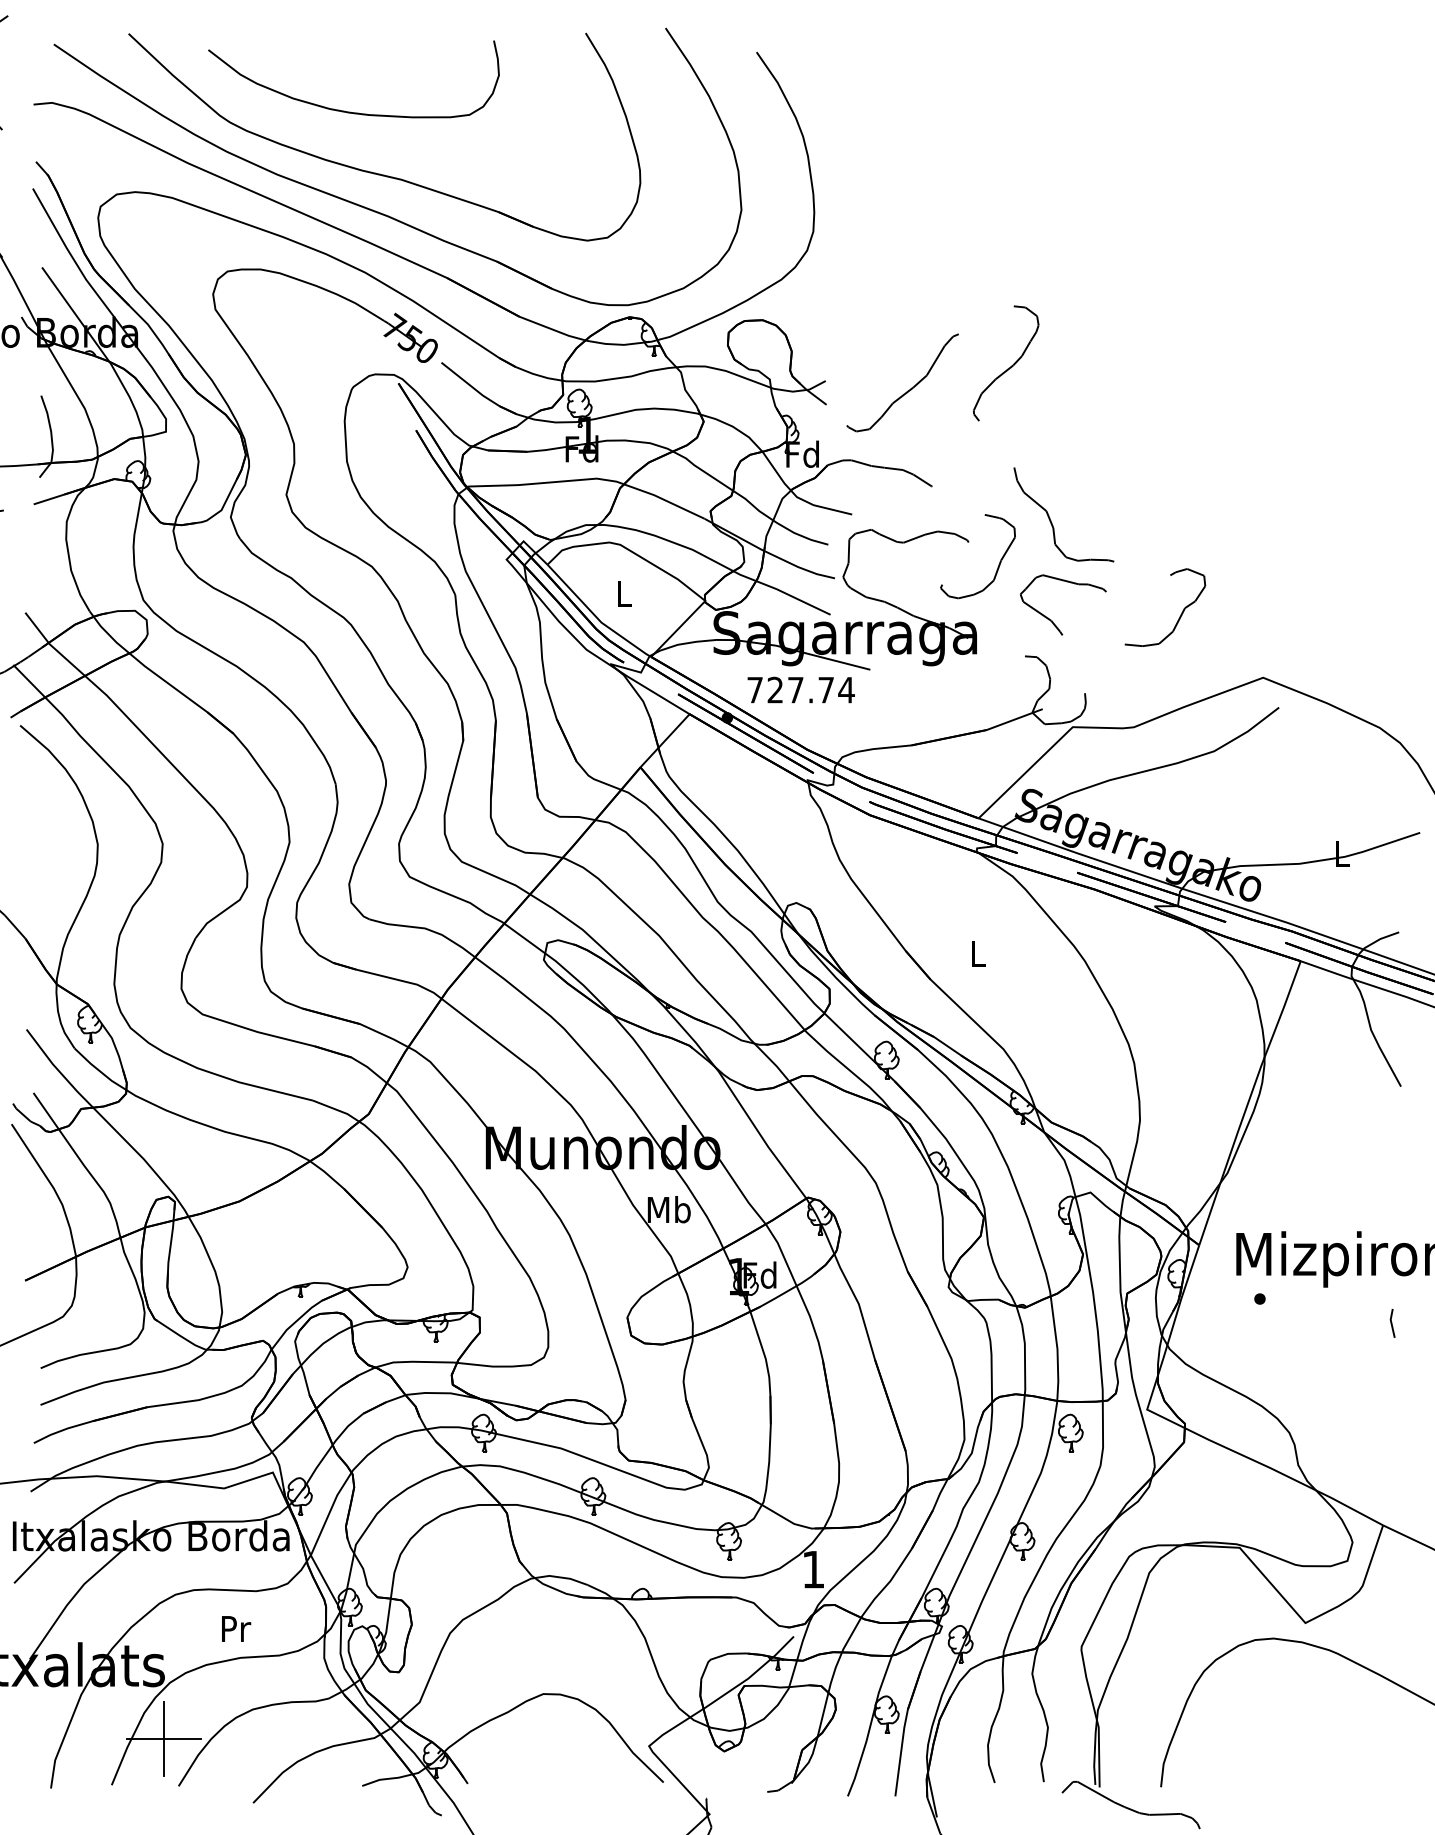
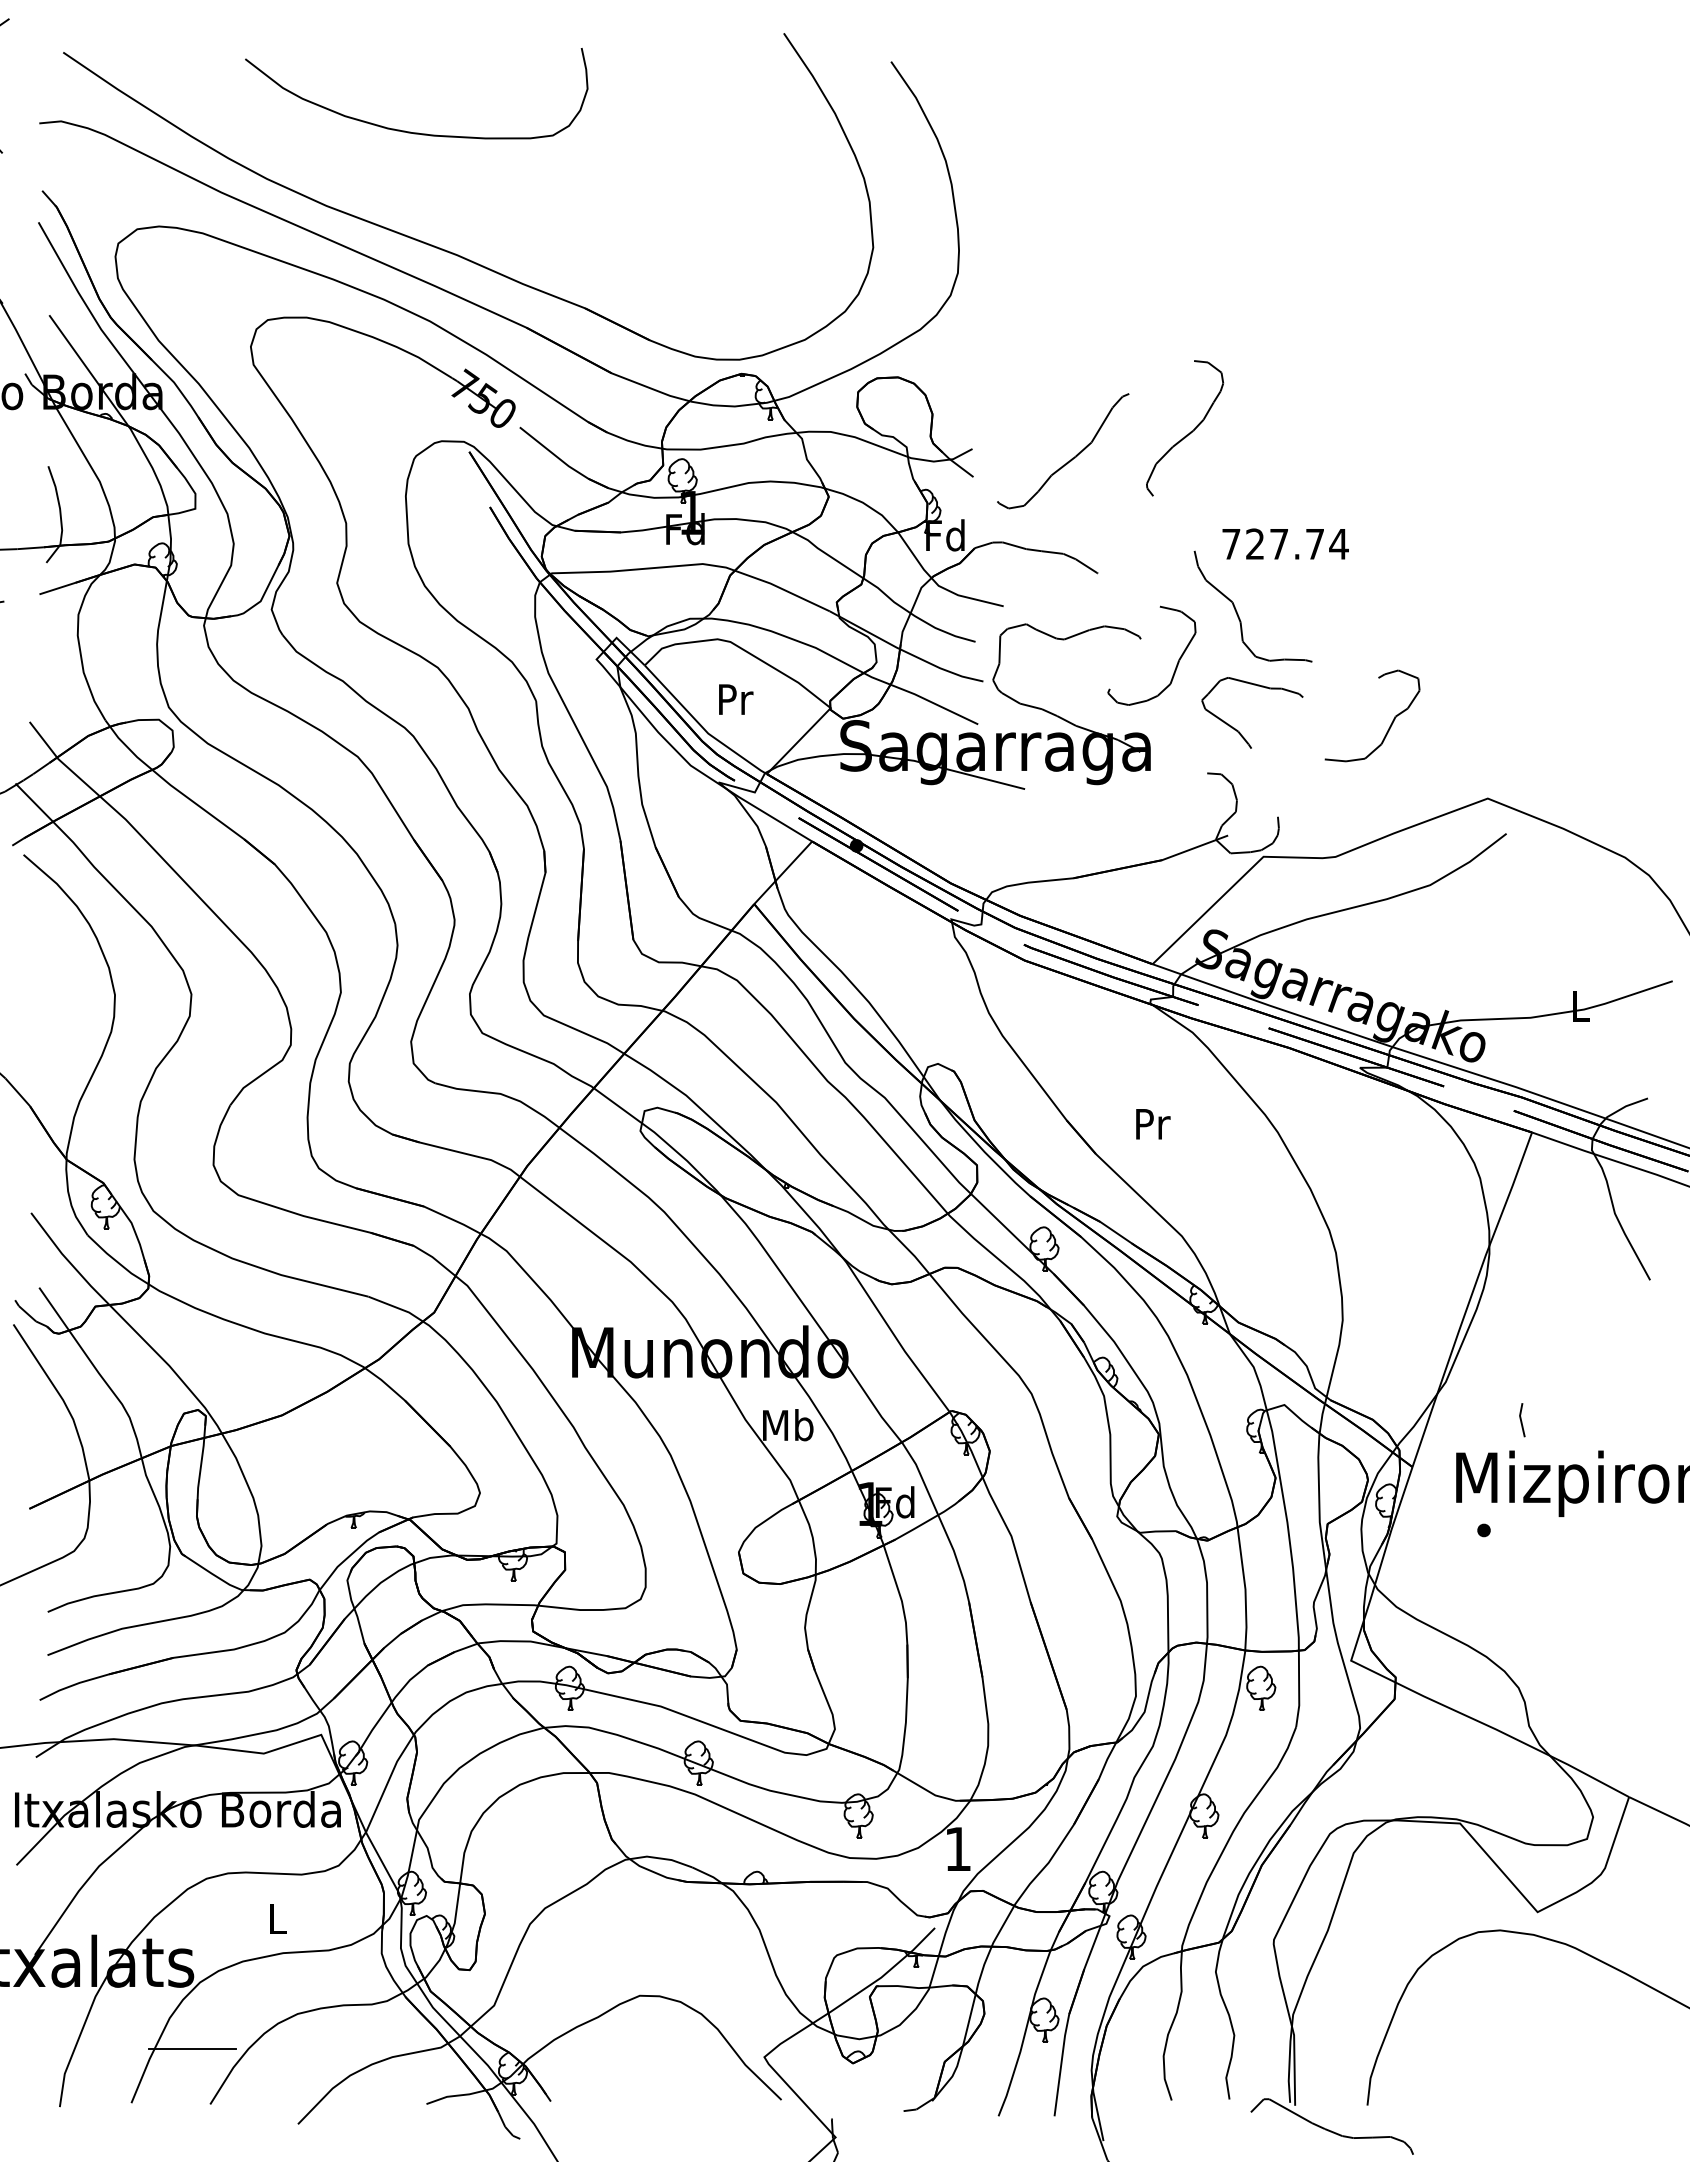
part: (375, 172) -> (442, 203), removed
text: (625, 593) -> (736, 699), L -> Pr
text: (801, 689) -> (1285, 543), moved
text: (979, 954) -> (1153, 1124), L -> Pr
line: (1391, 1323) -> (1521, 1420), moved
text: (236, 1628) -> (278, 1918), Pr -> L
line: (163, 1738) -> (192, 2048), removed

